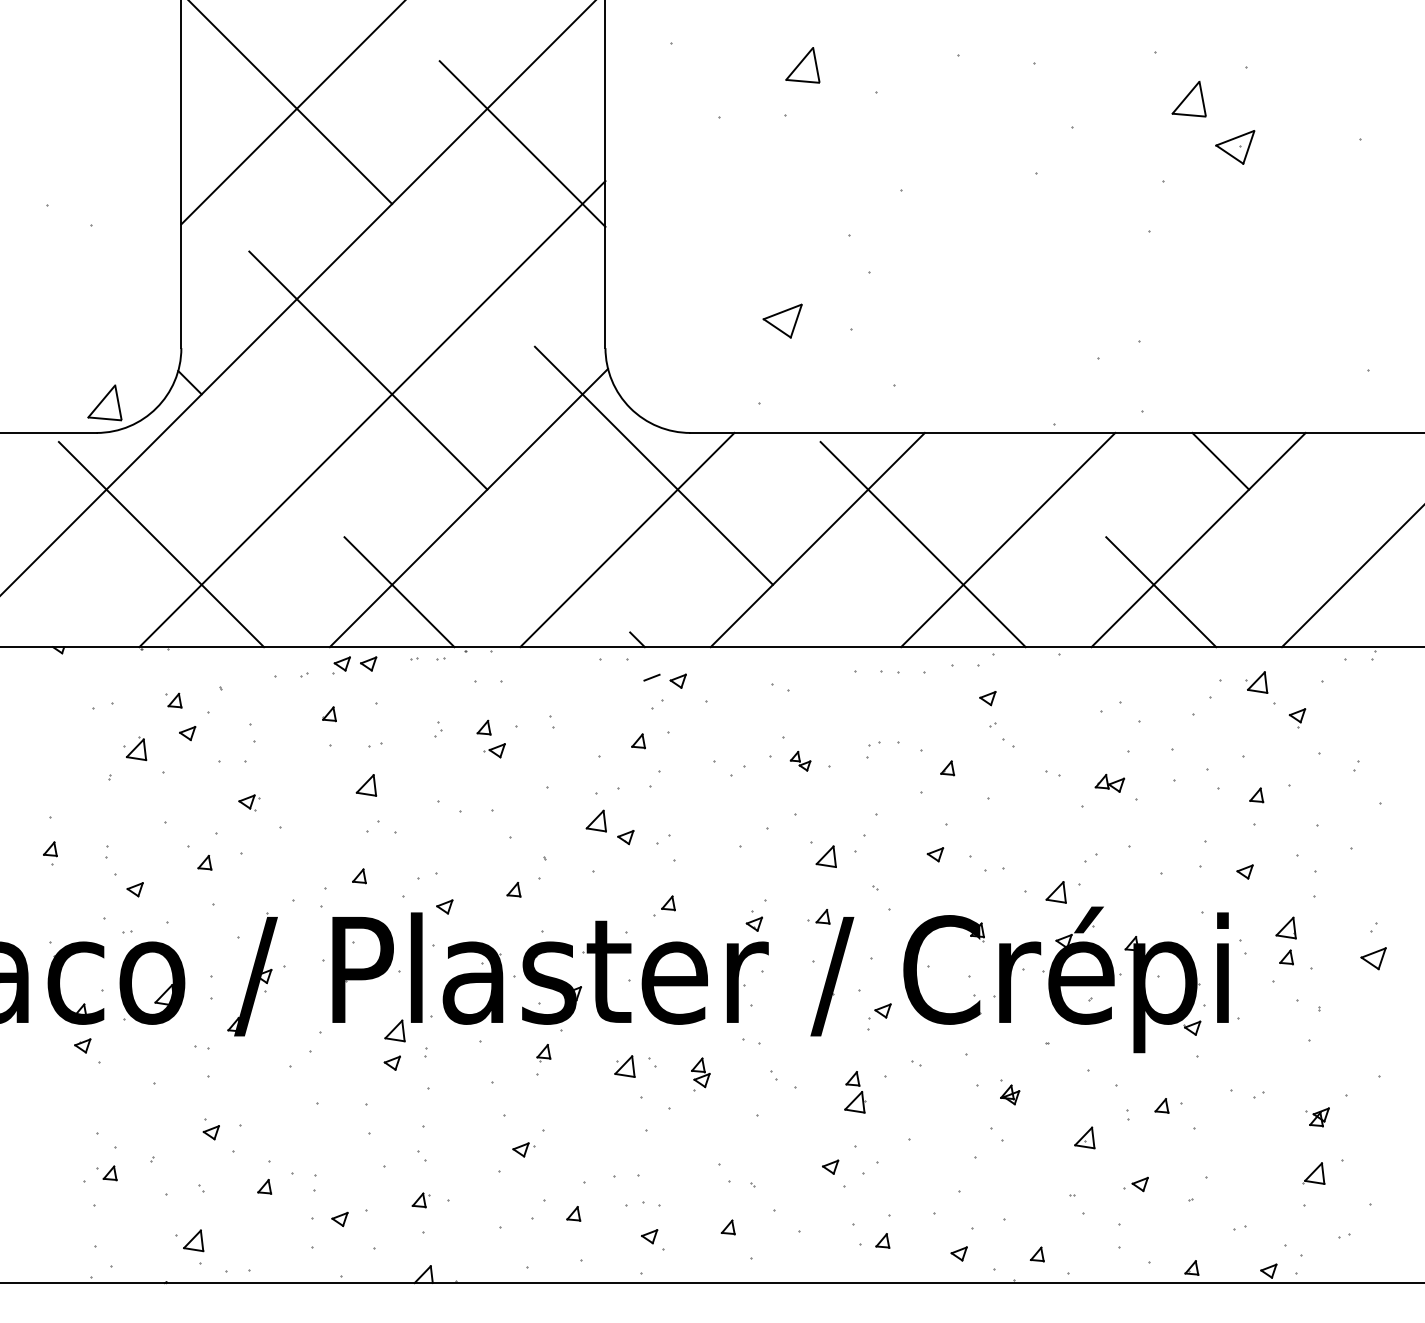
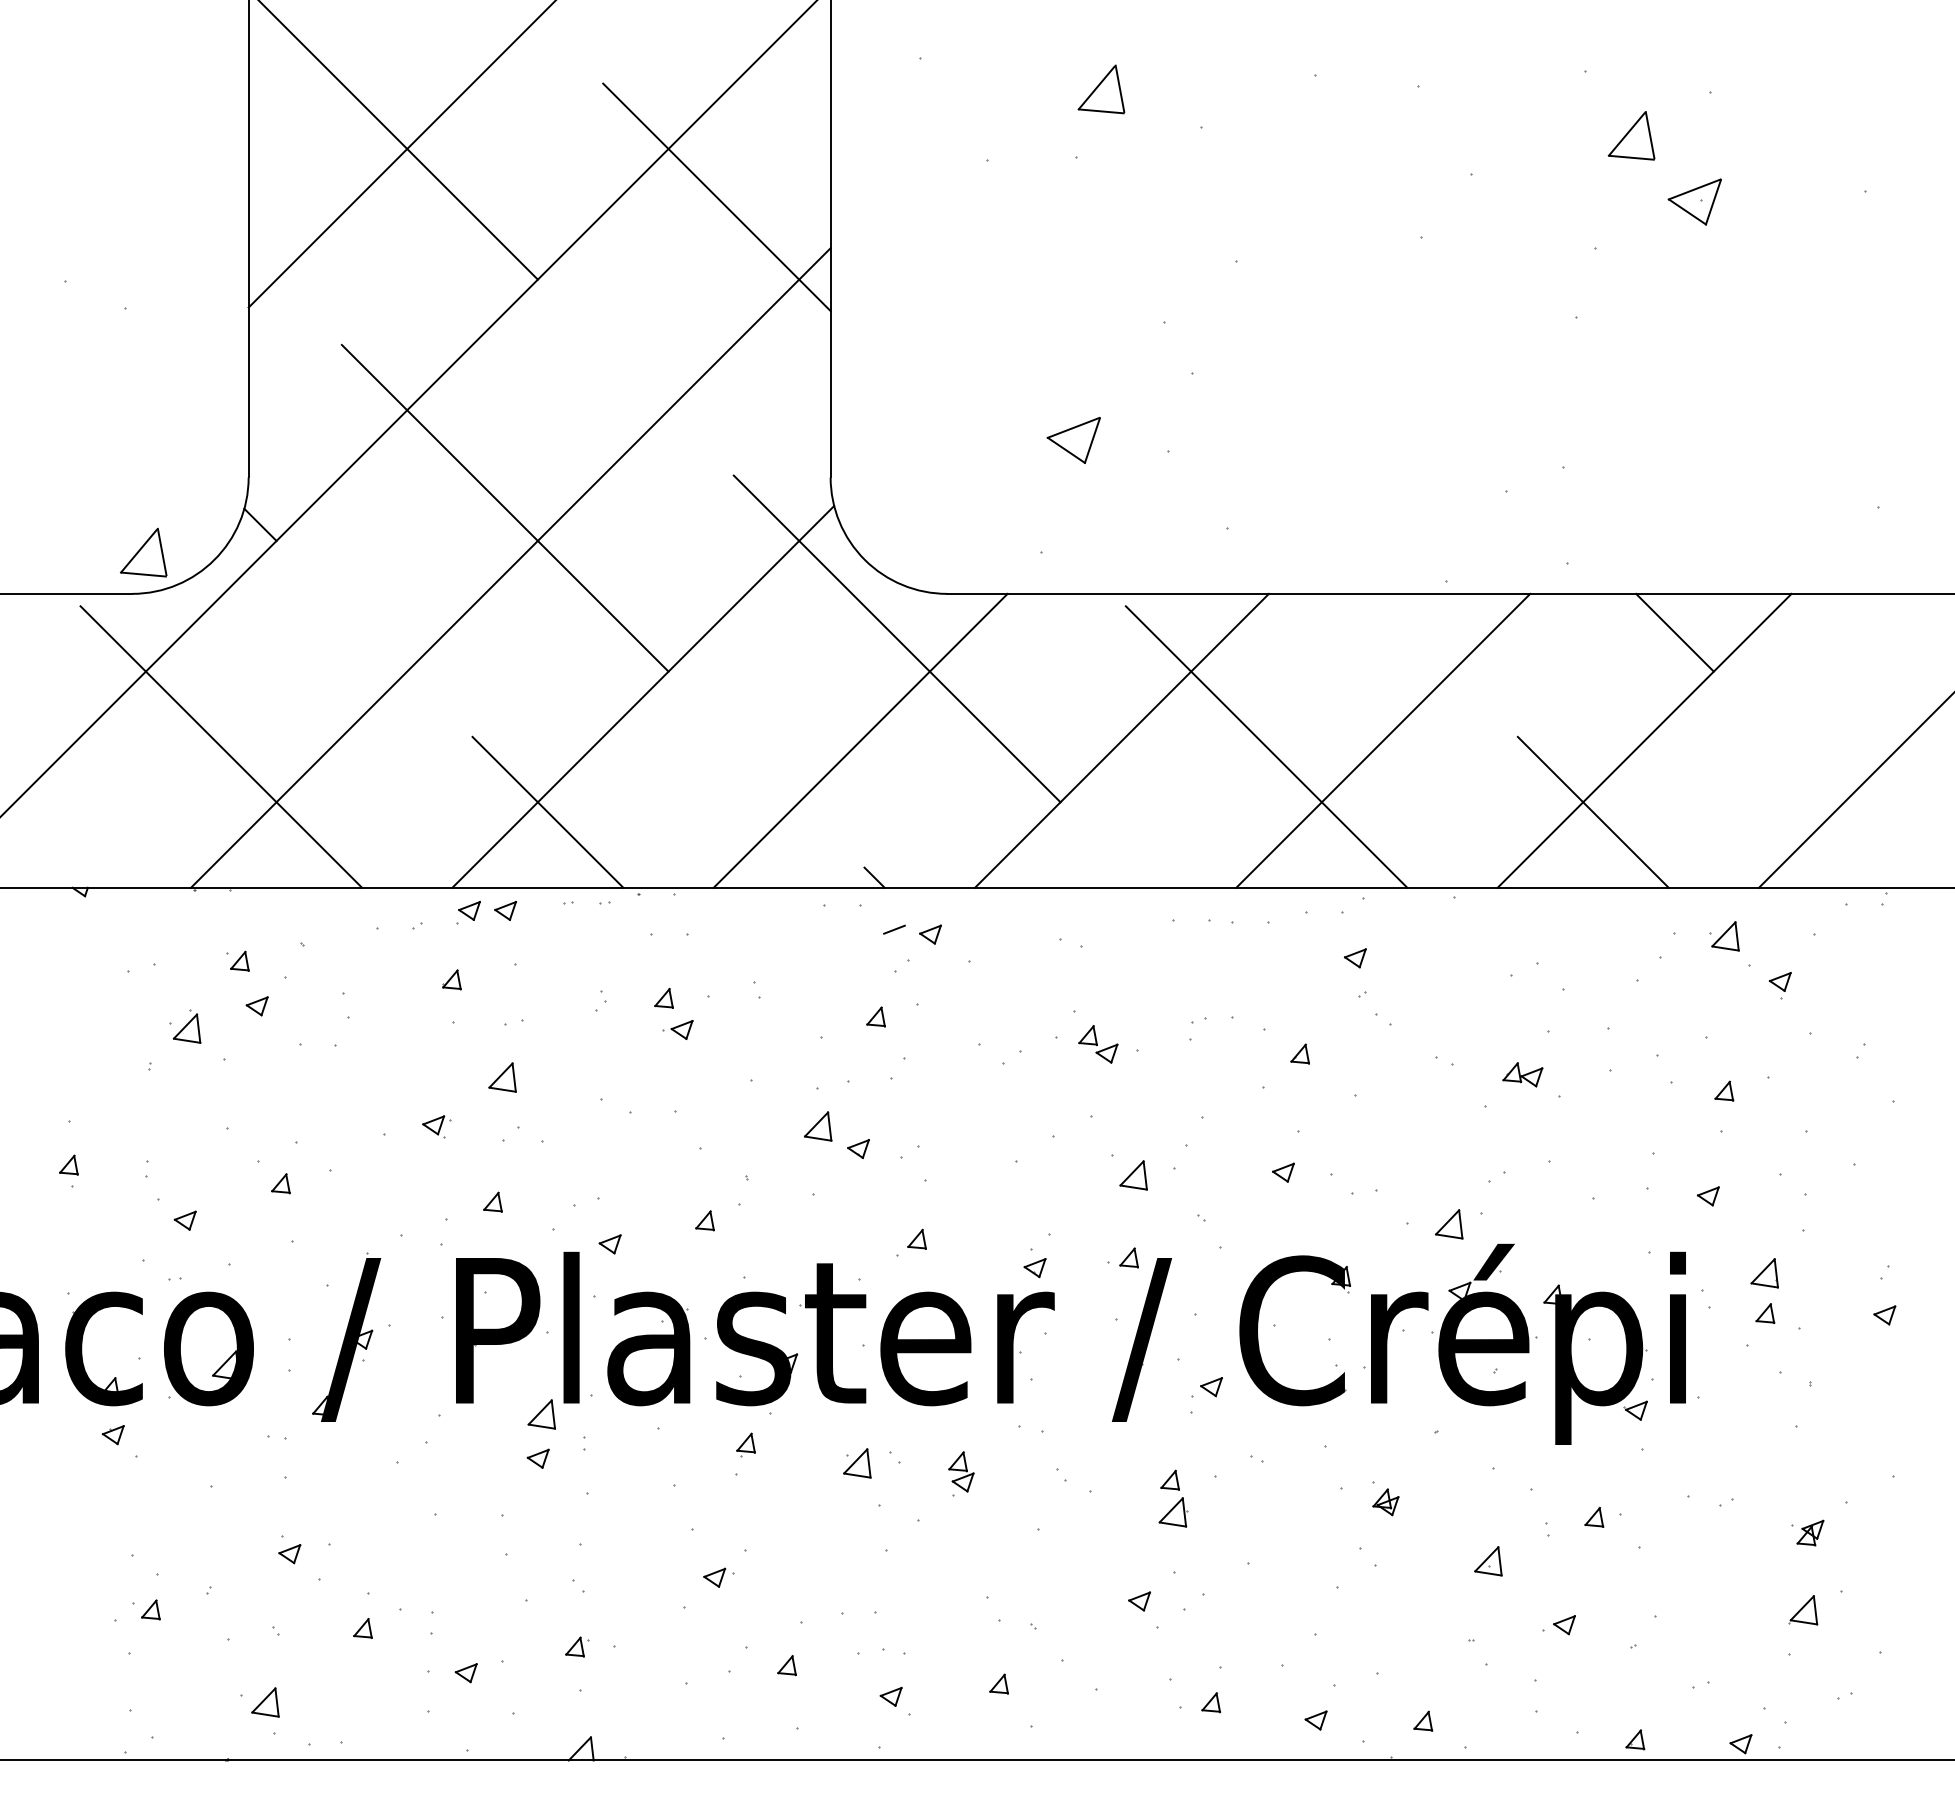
part: (800, 761) -> (1098, 1044), size x1.43
part: (249, 802) -> (436, 1126), moved
part: (1373, 958) -> (1884, 1315), size x0.62

